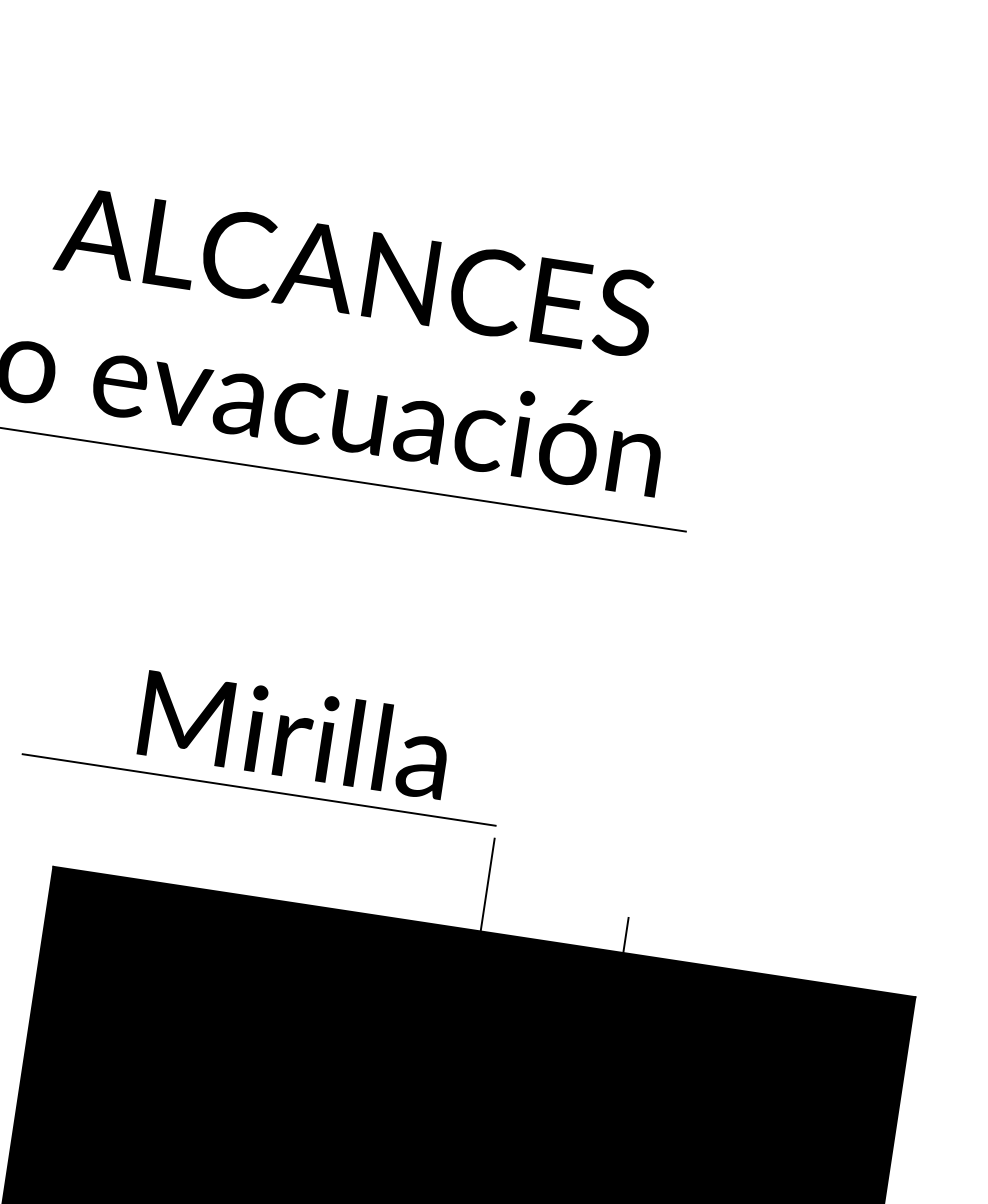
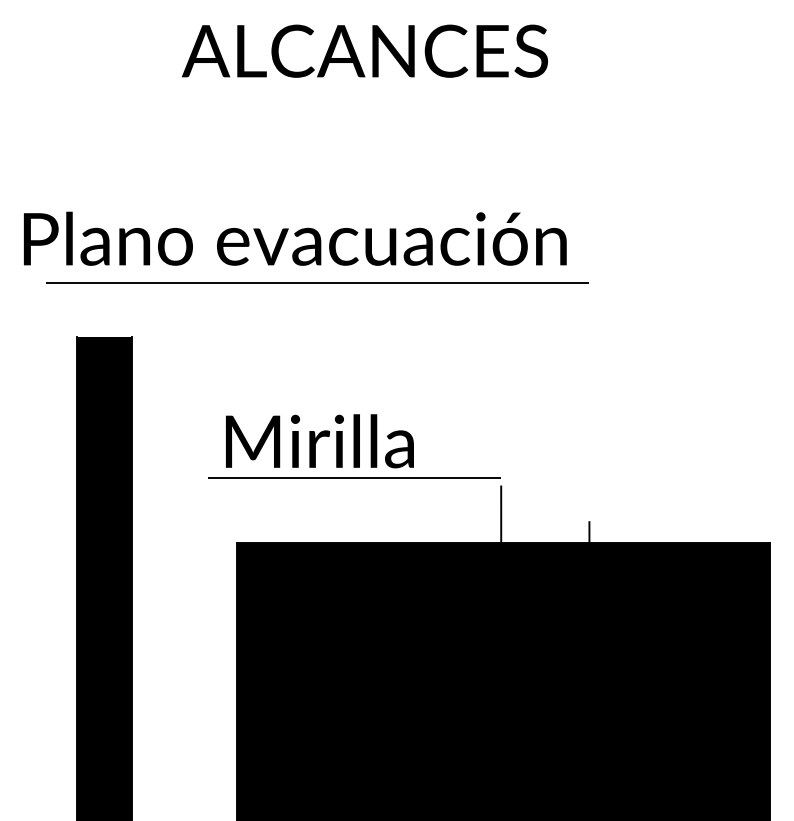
text: (354, 270) -> (364, 50), moved
text: (294, 734) -> (319, 441), moved

